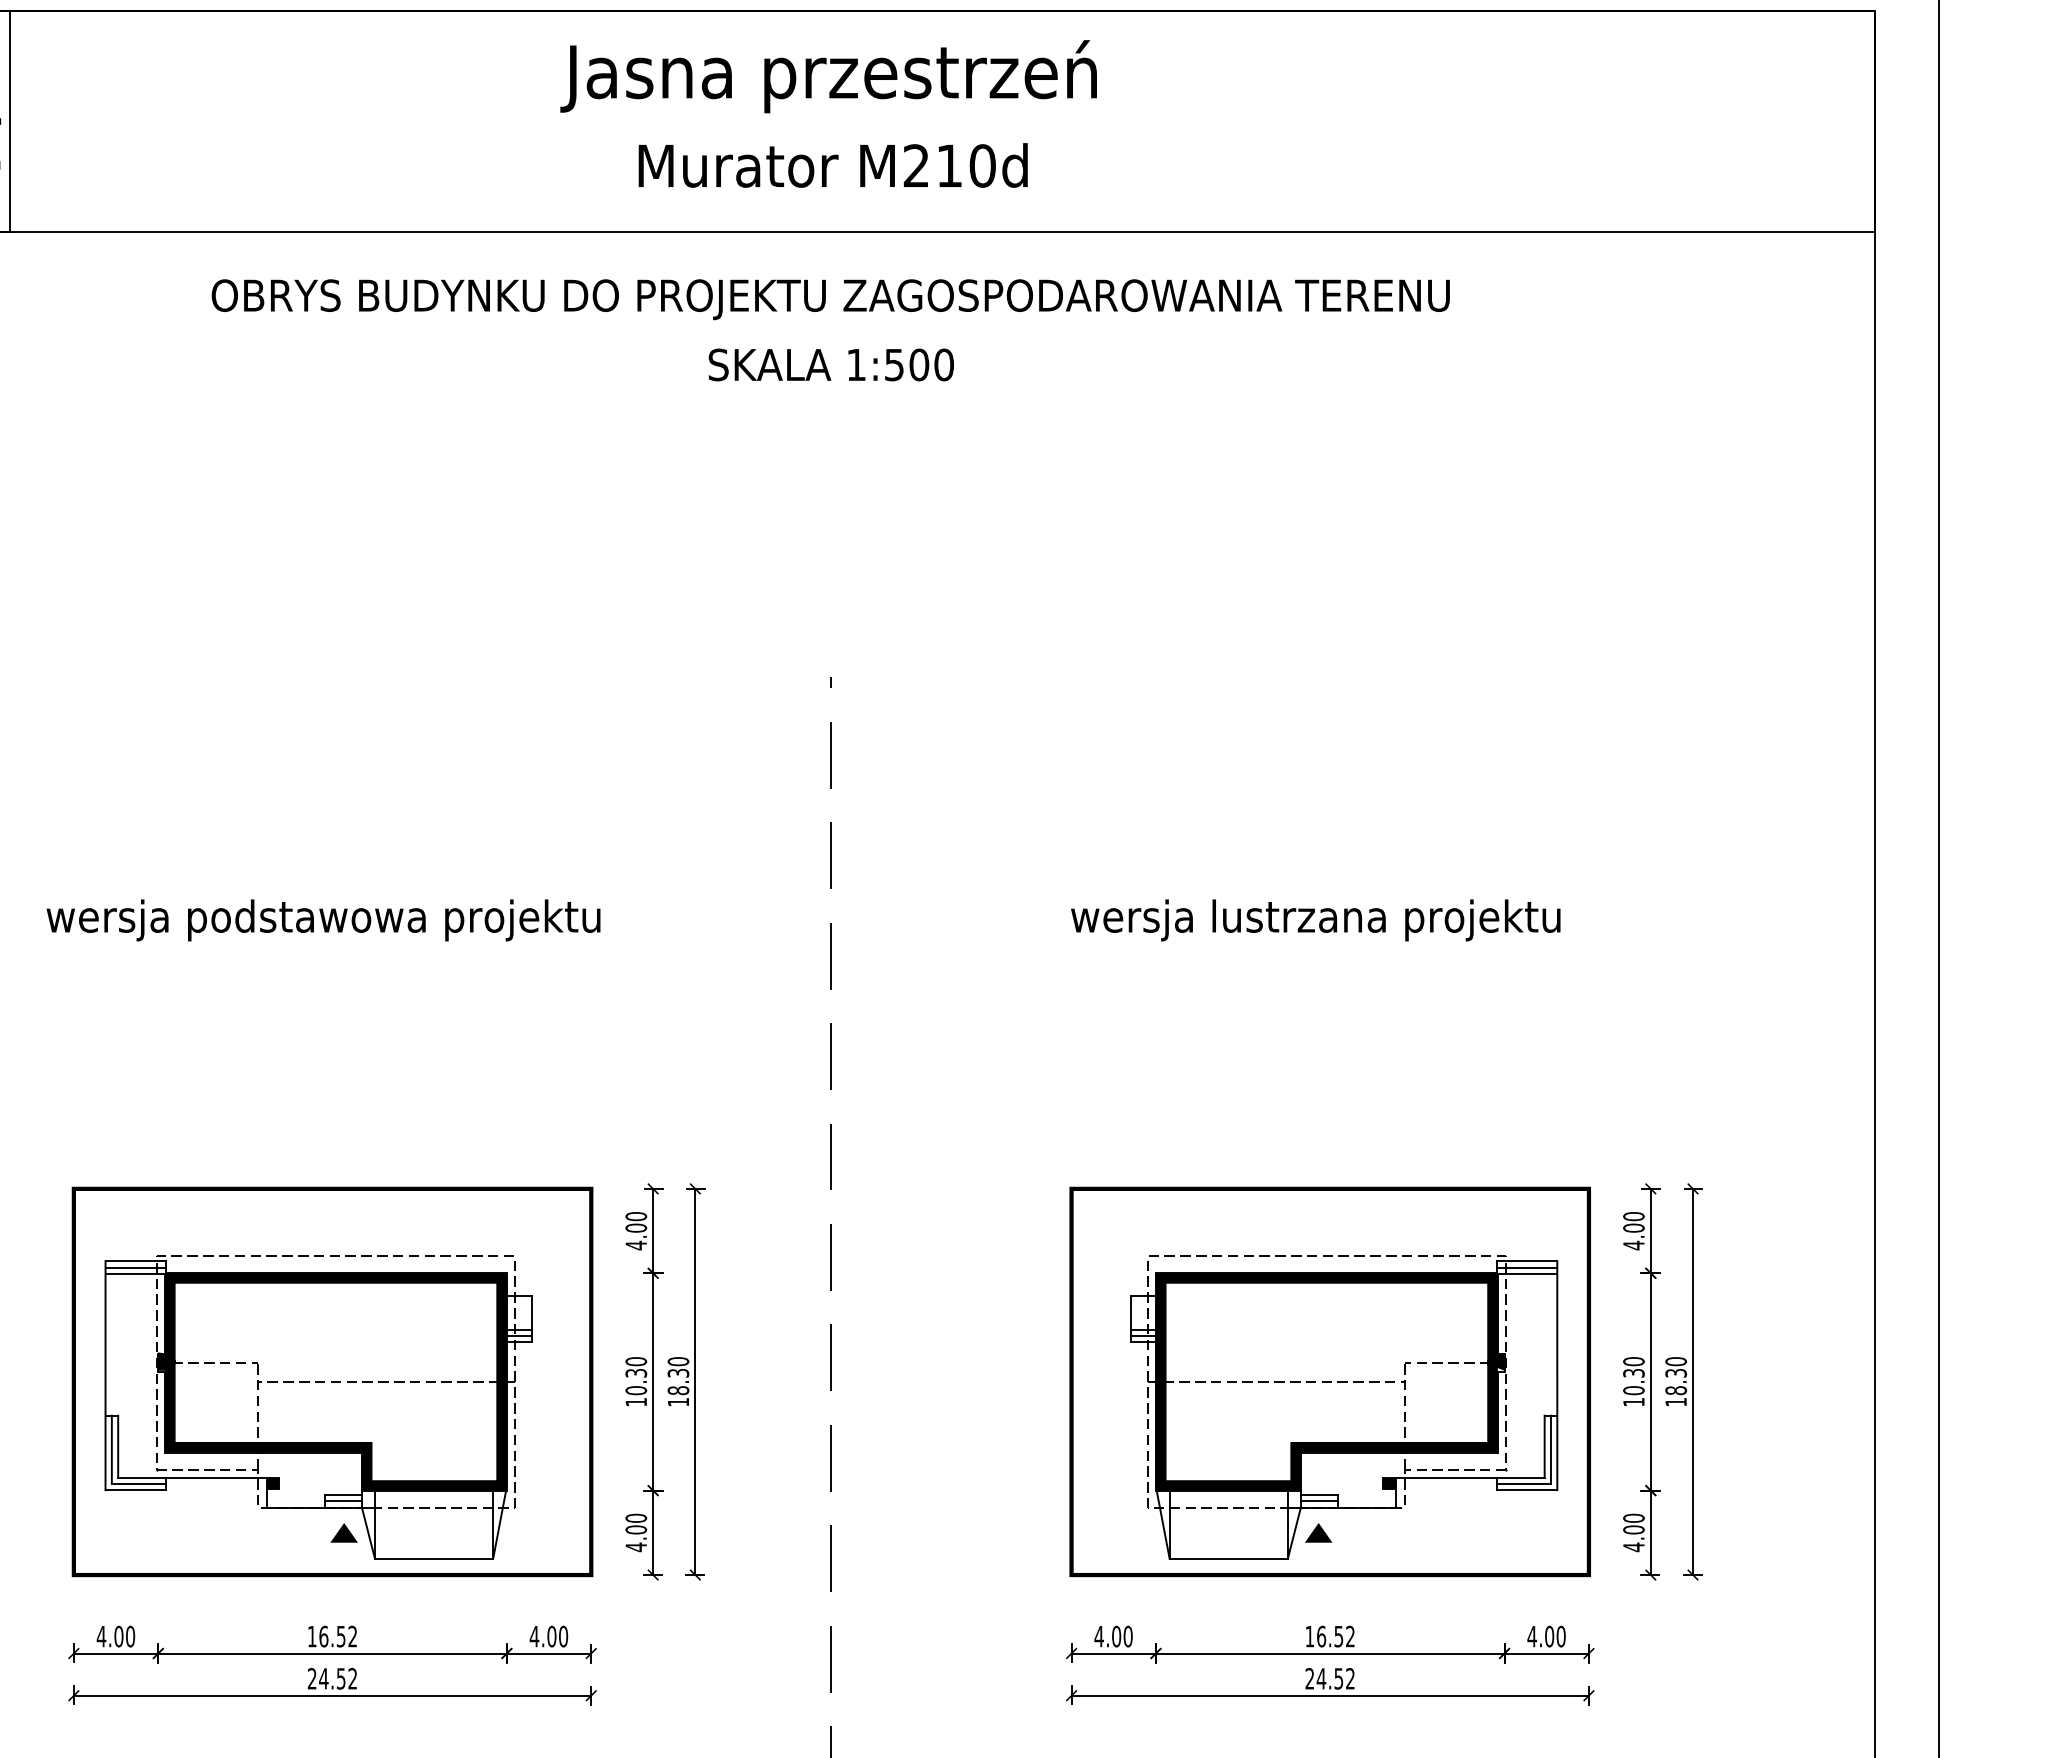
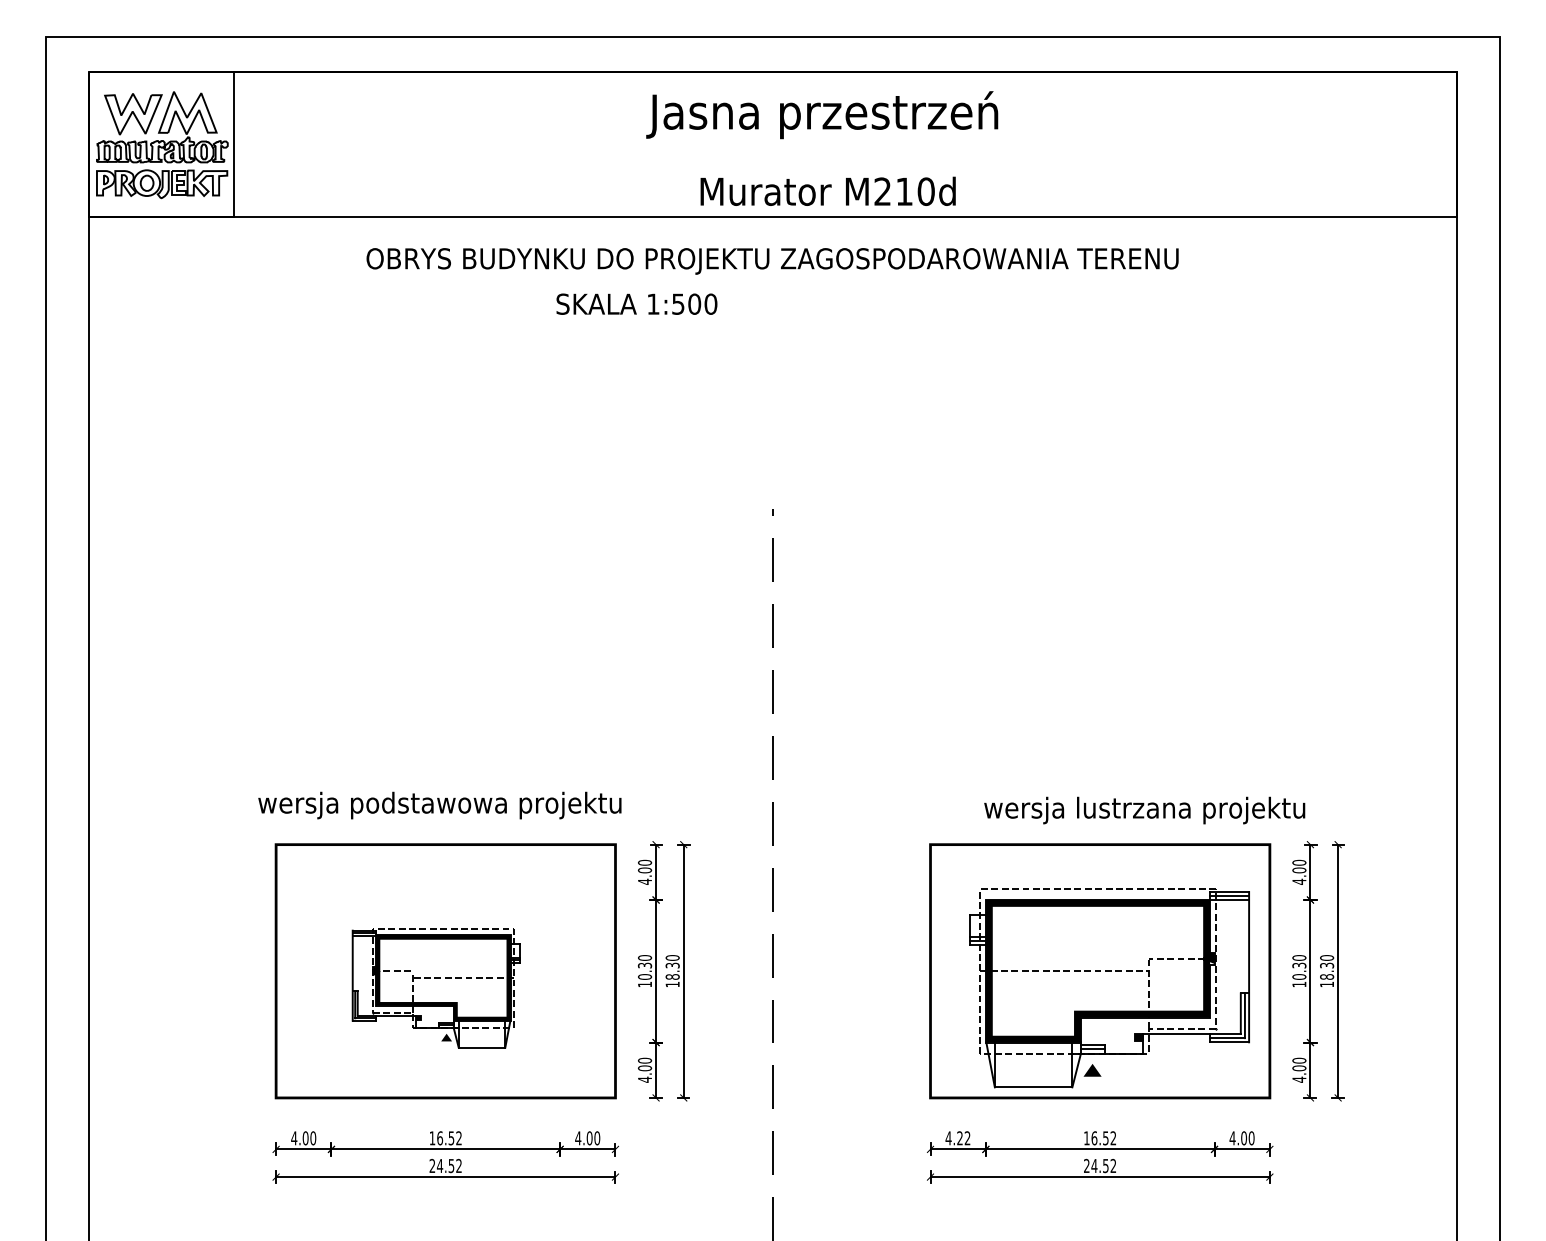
text: (829, 77) -> (822, 115), moved
text: (832, 164) -> (827, 190), moved
text: (830, 363) -> (636, 303), moved
text: (322, 920) -> (439, 805), moved
text: (1315, 920) -> (1144, 810), moved
part: (318, 1408) -> (436, 988), size x0.6
text: (1121, 1636) -> (963, 1138), 4.00 -> 4.22

